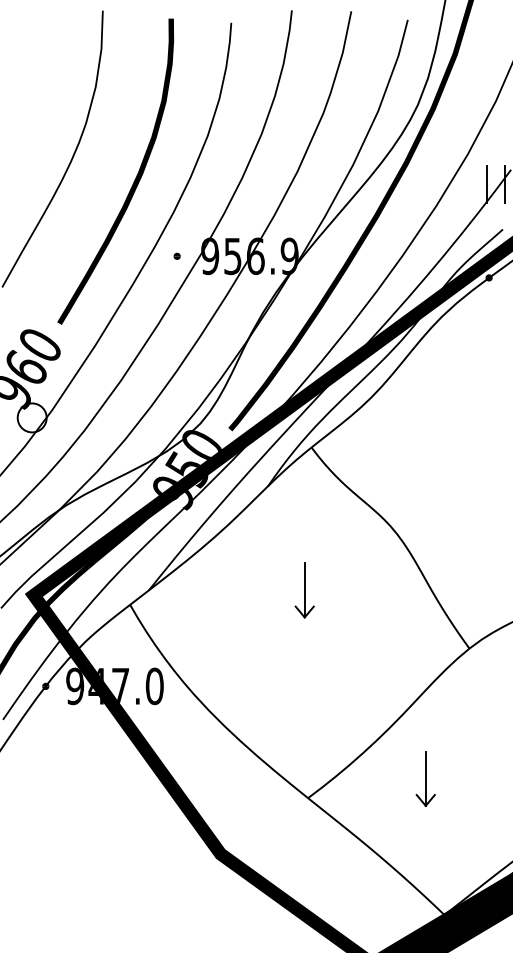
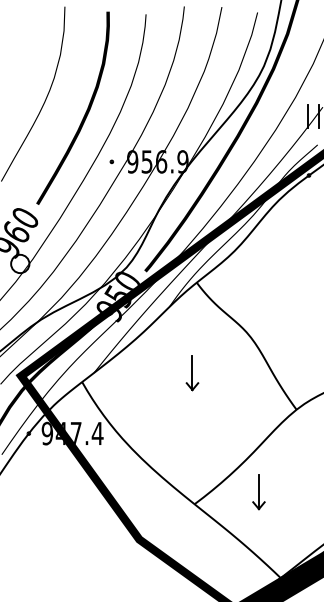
text: (154, 686) -> (97, 433), 947.0 -> 947.4
part: (425, 779) -> (258, 492), moved

